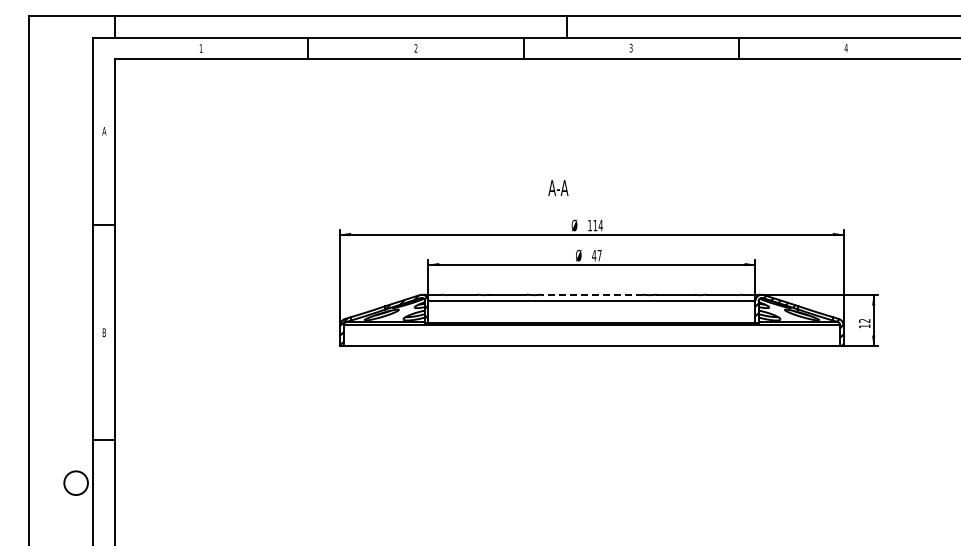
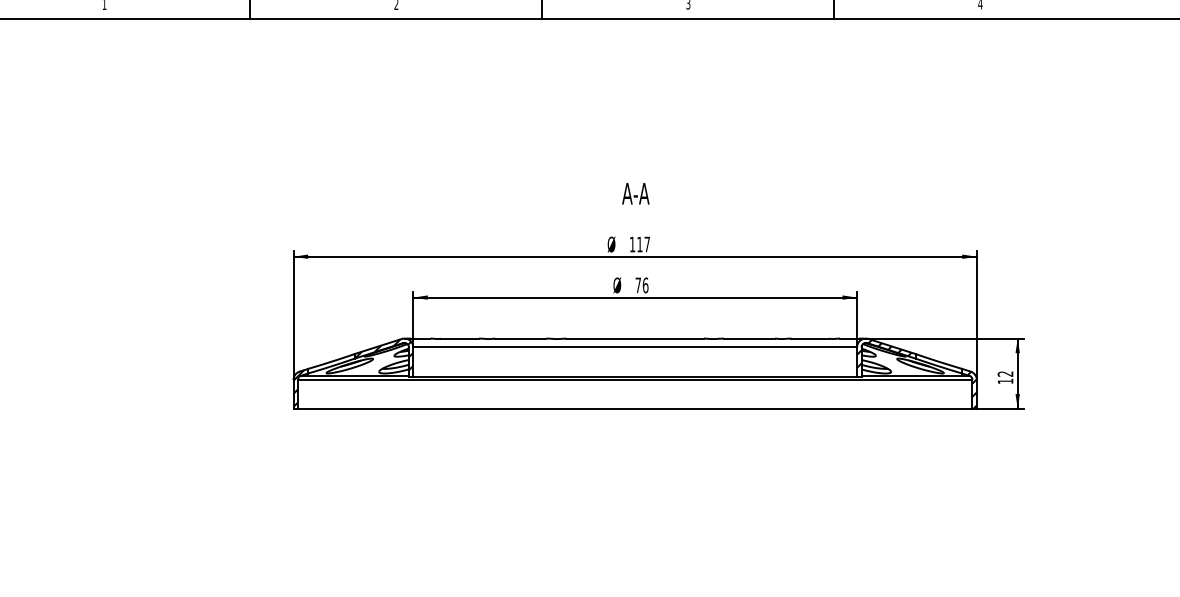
text: (558, 187) -> (635, 192), moved
text: (600, 225) -> (646, 244), 114 -> 117
text: (596, 255) -> (641, 285), 47 -> 76
line: (591, 294) -> (634, 338), dashed -> solid

